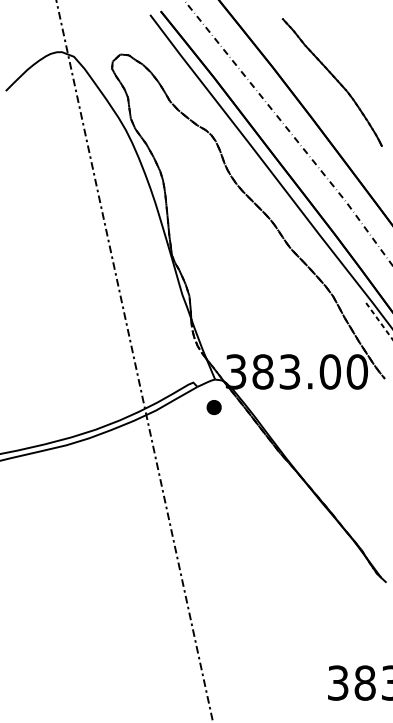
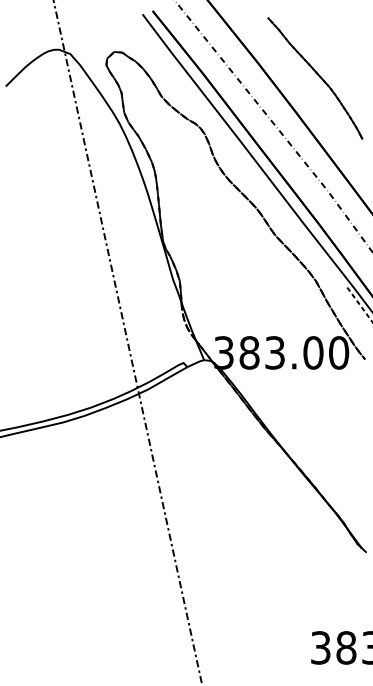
part: (214, 407) -> (203, 386), removed

